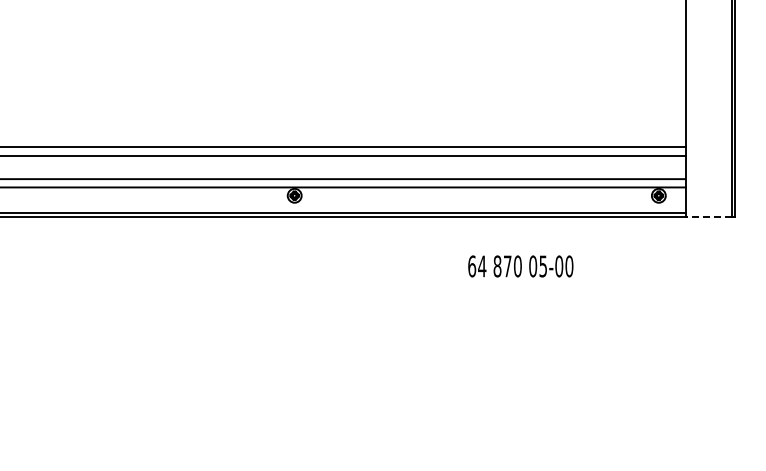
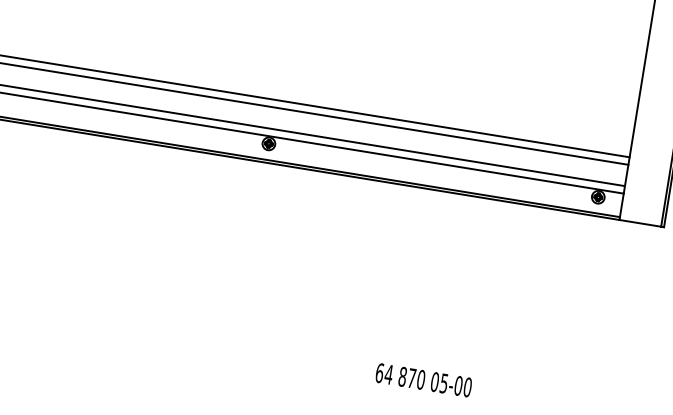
line: (708, 216) -> (640, 223), dashed -> solid
text: (520, 266) -> (423, 380), moved

